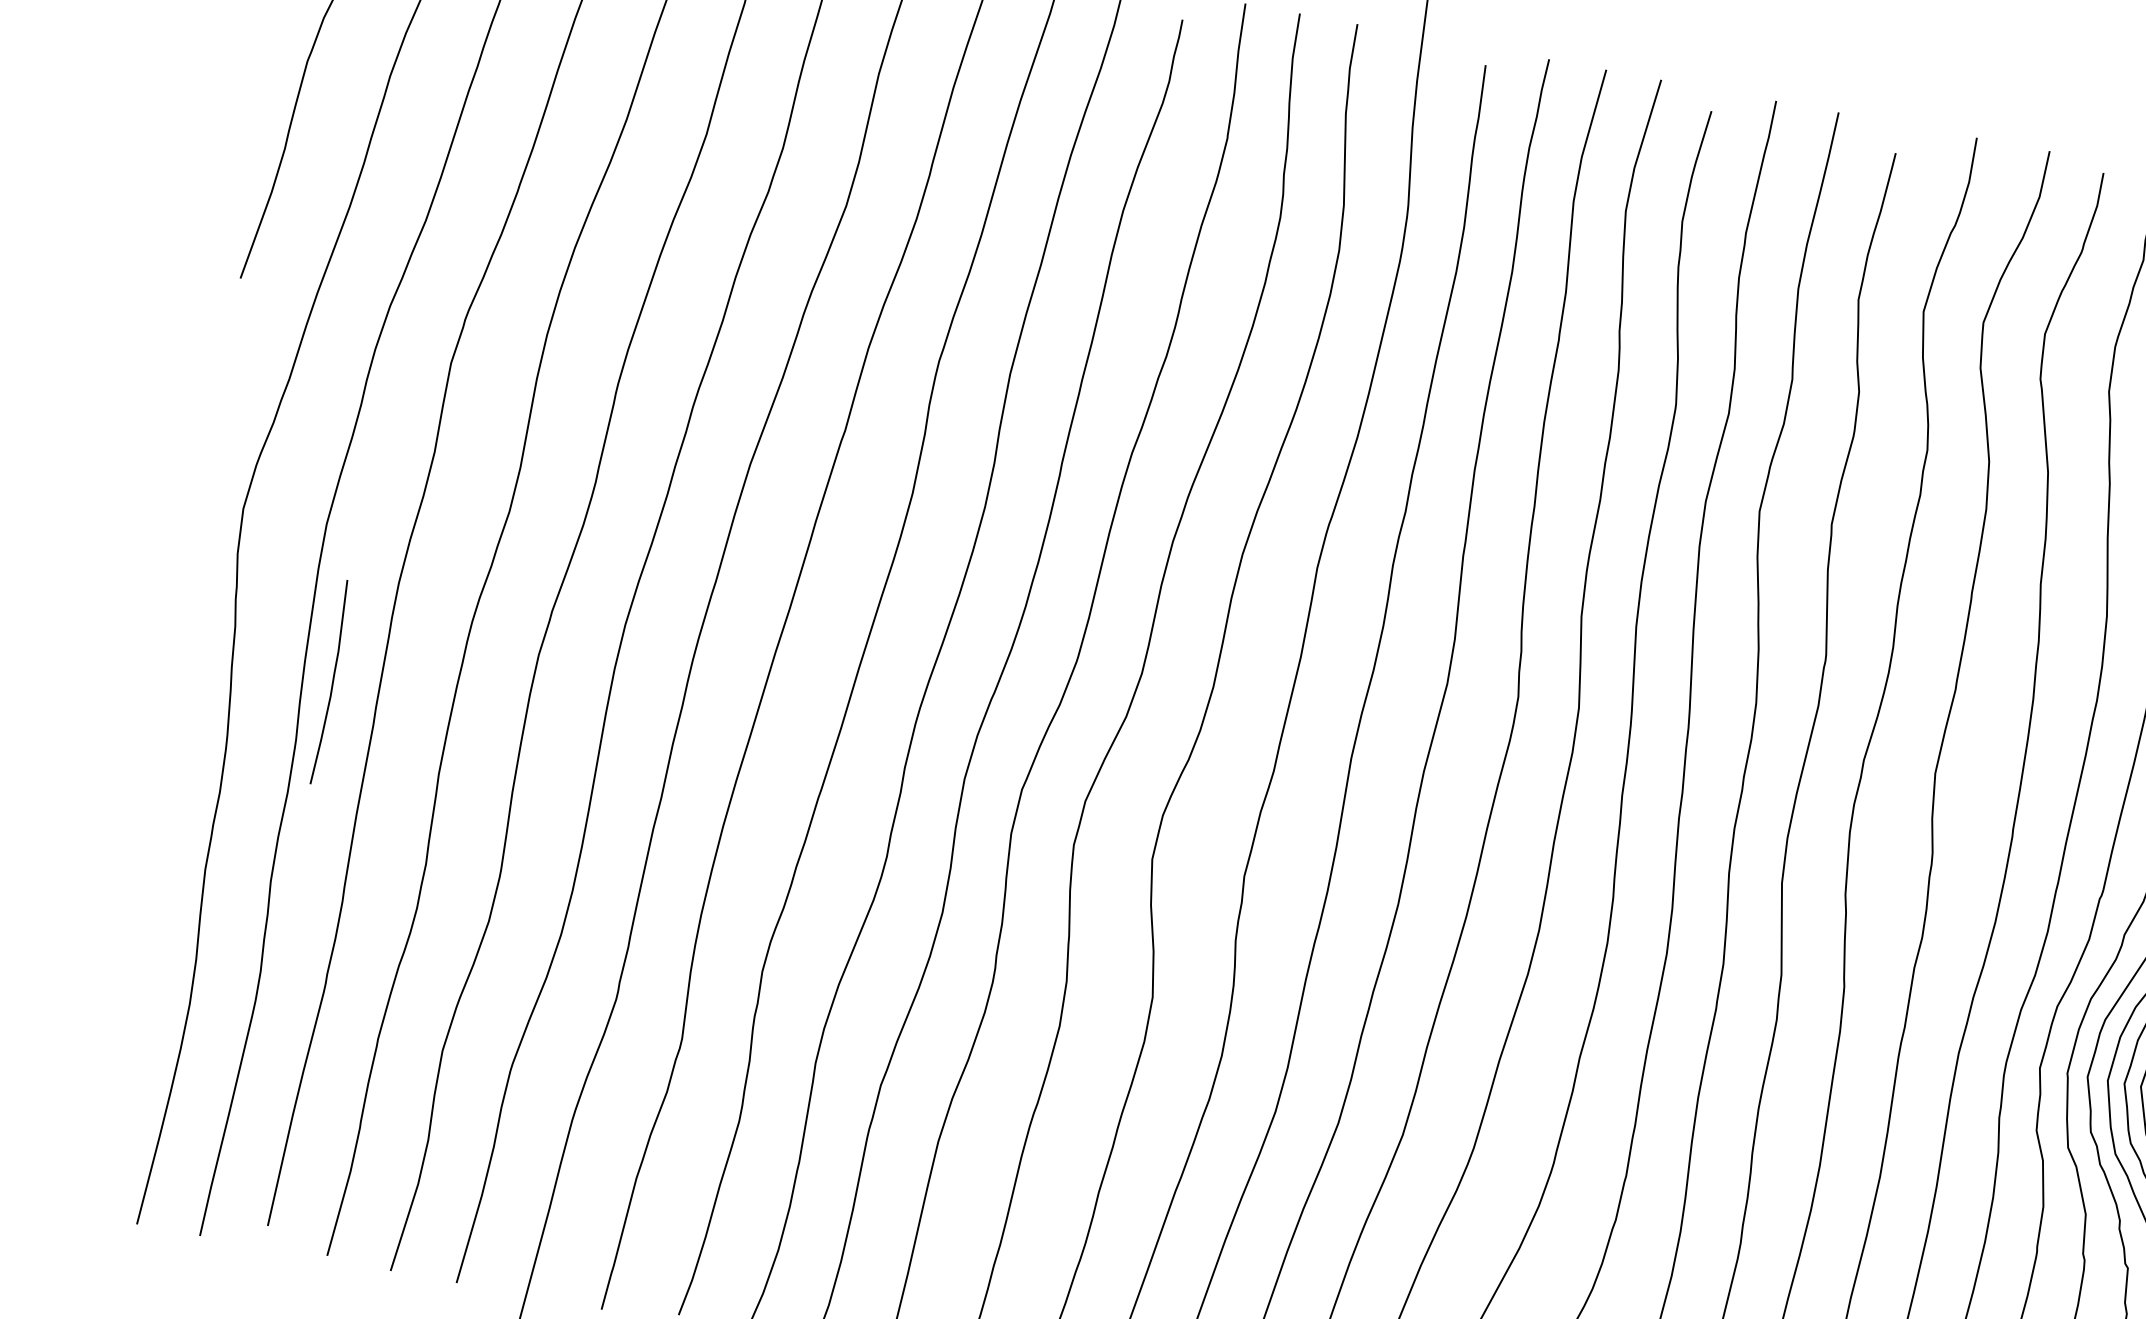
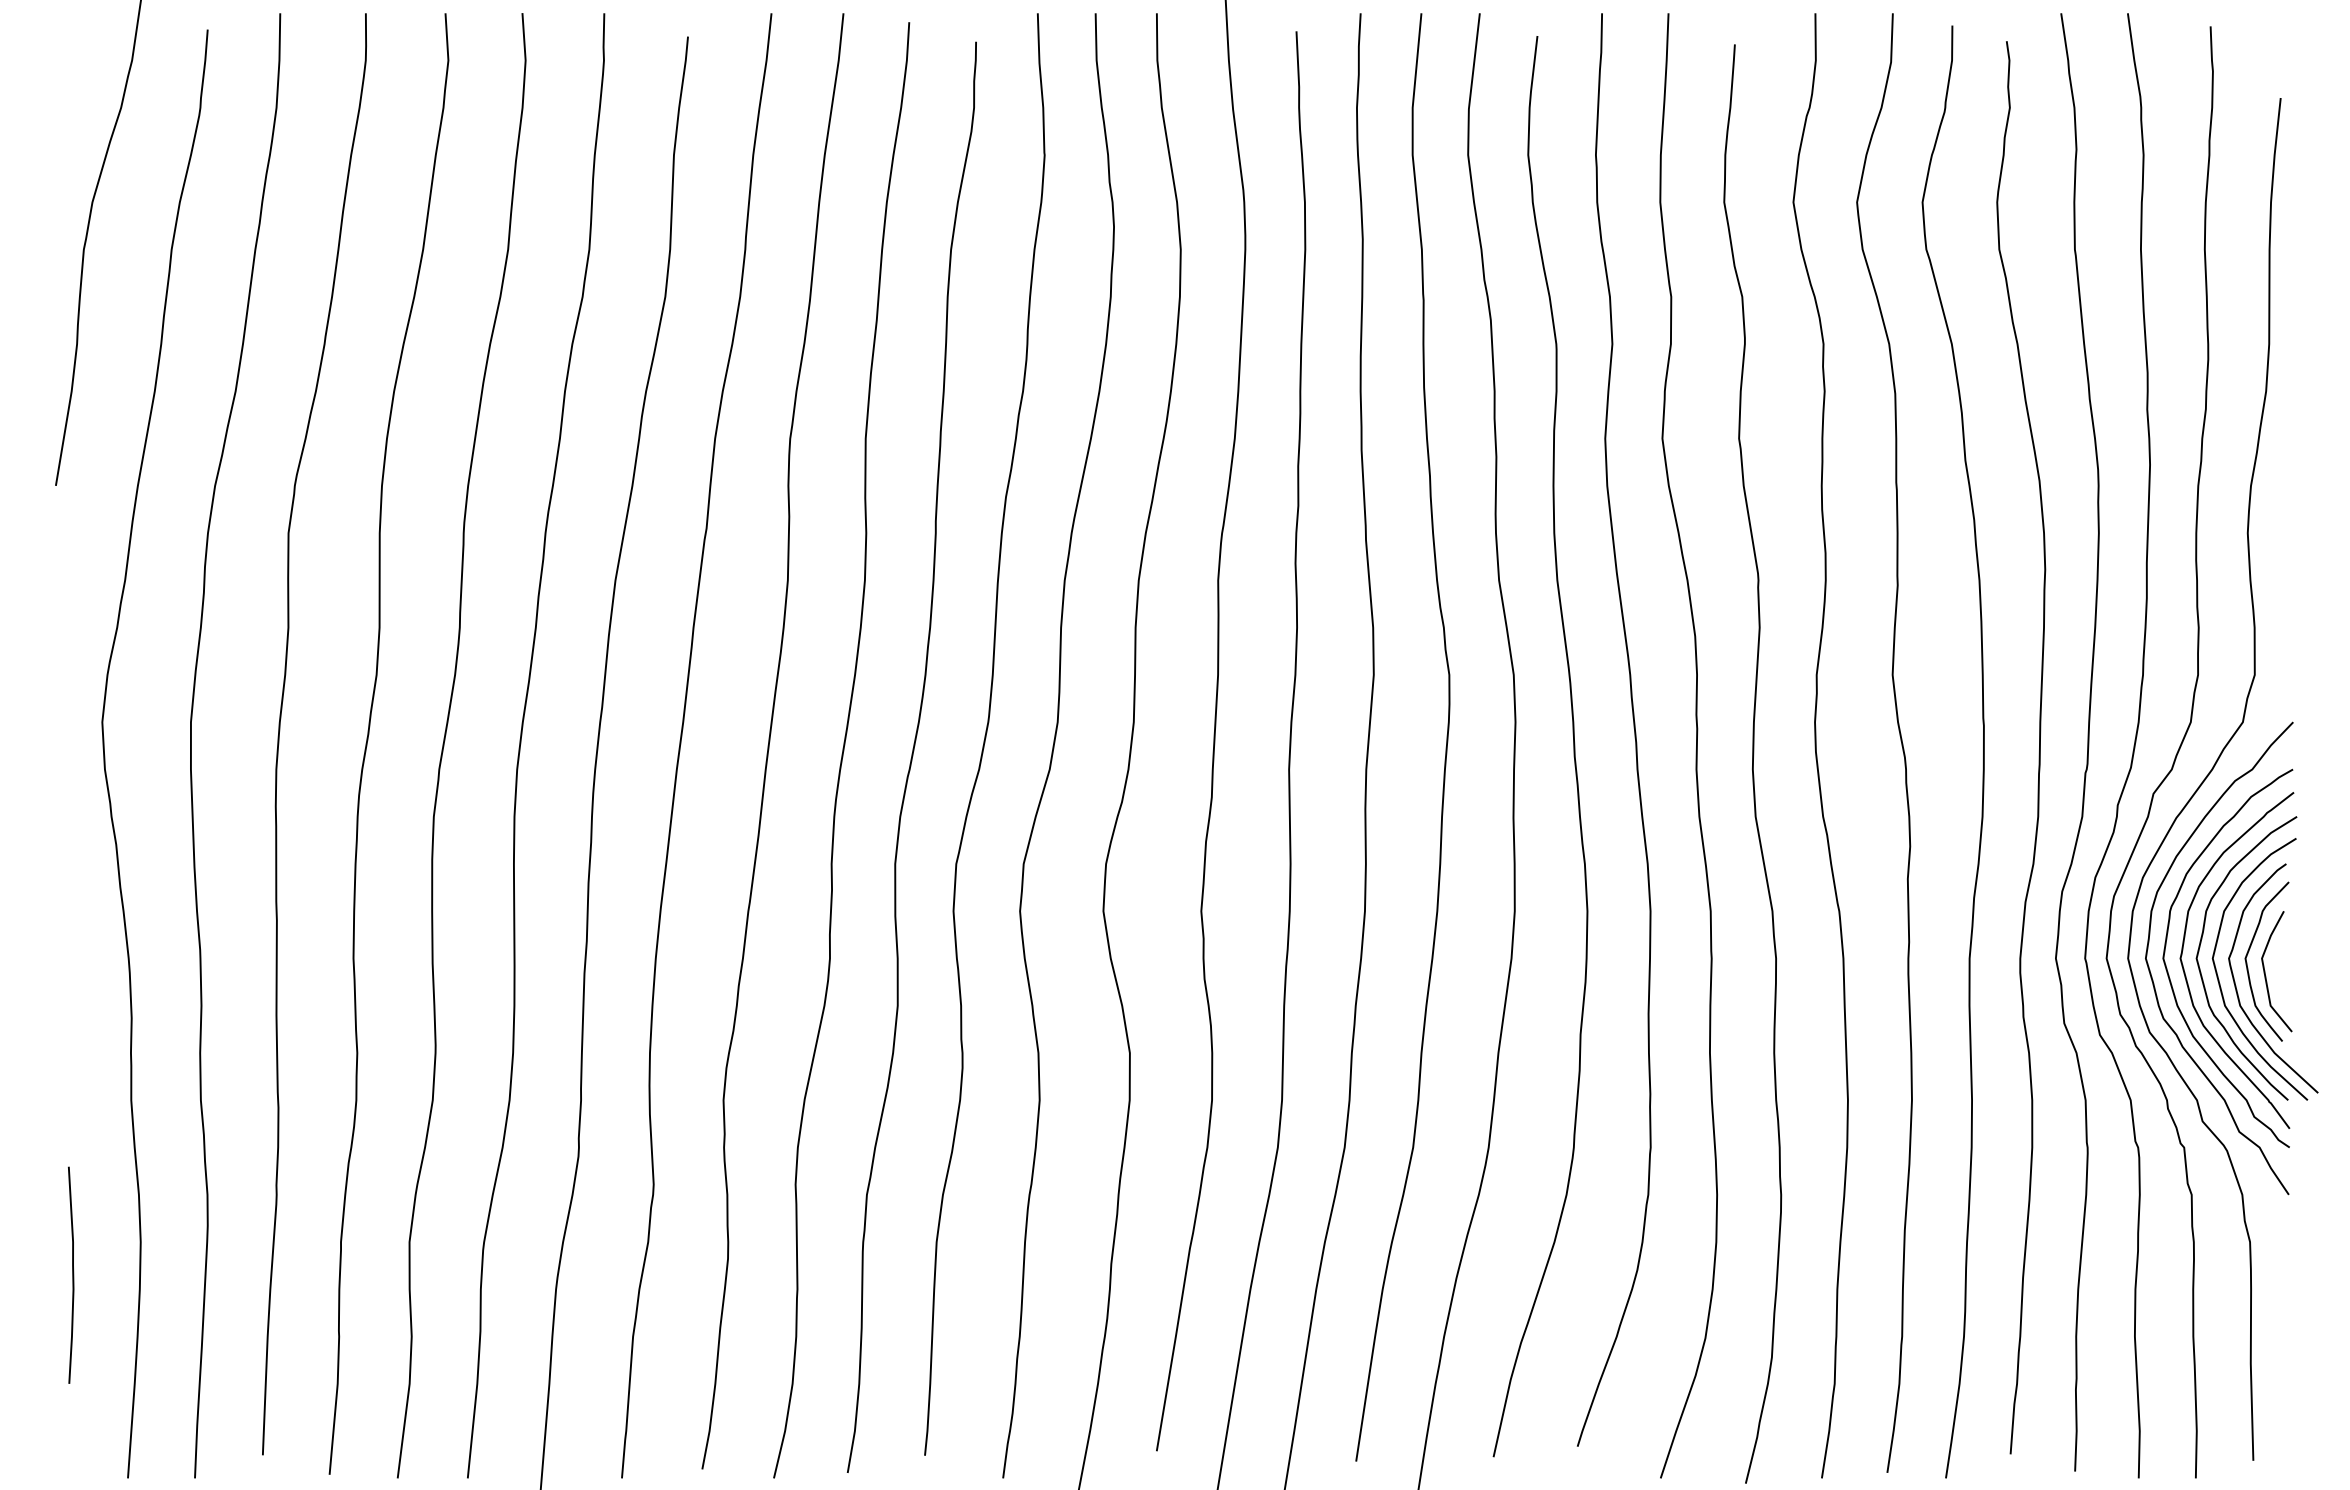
curve: (332, 681) -> (72, 1274), moved

